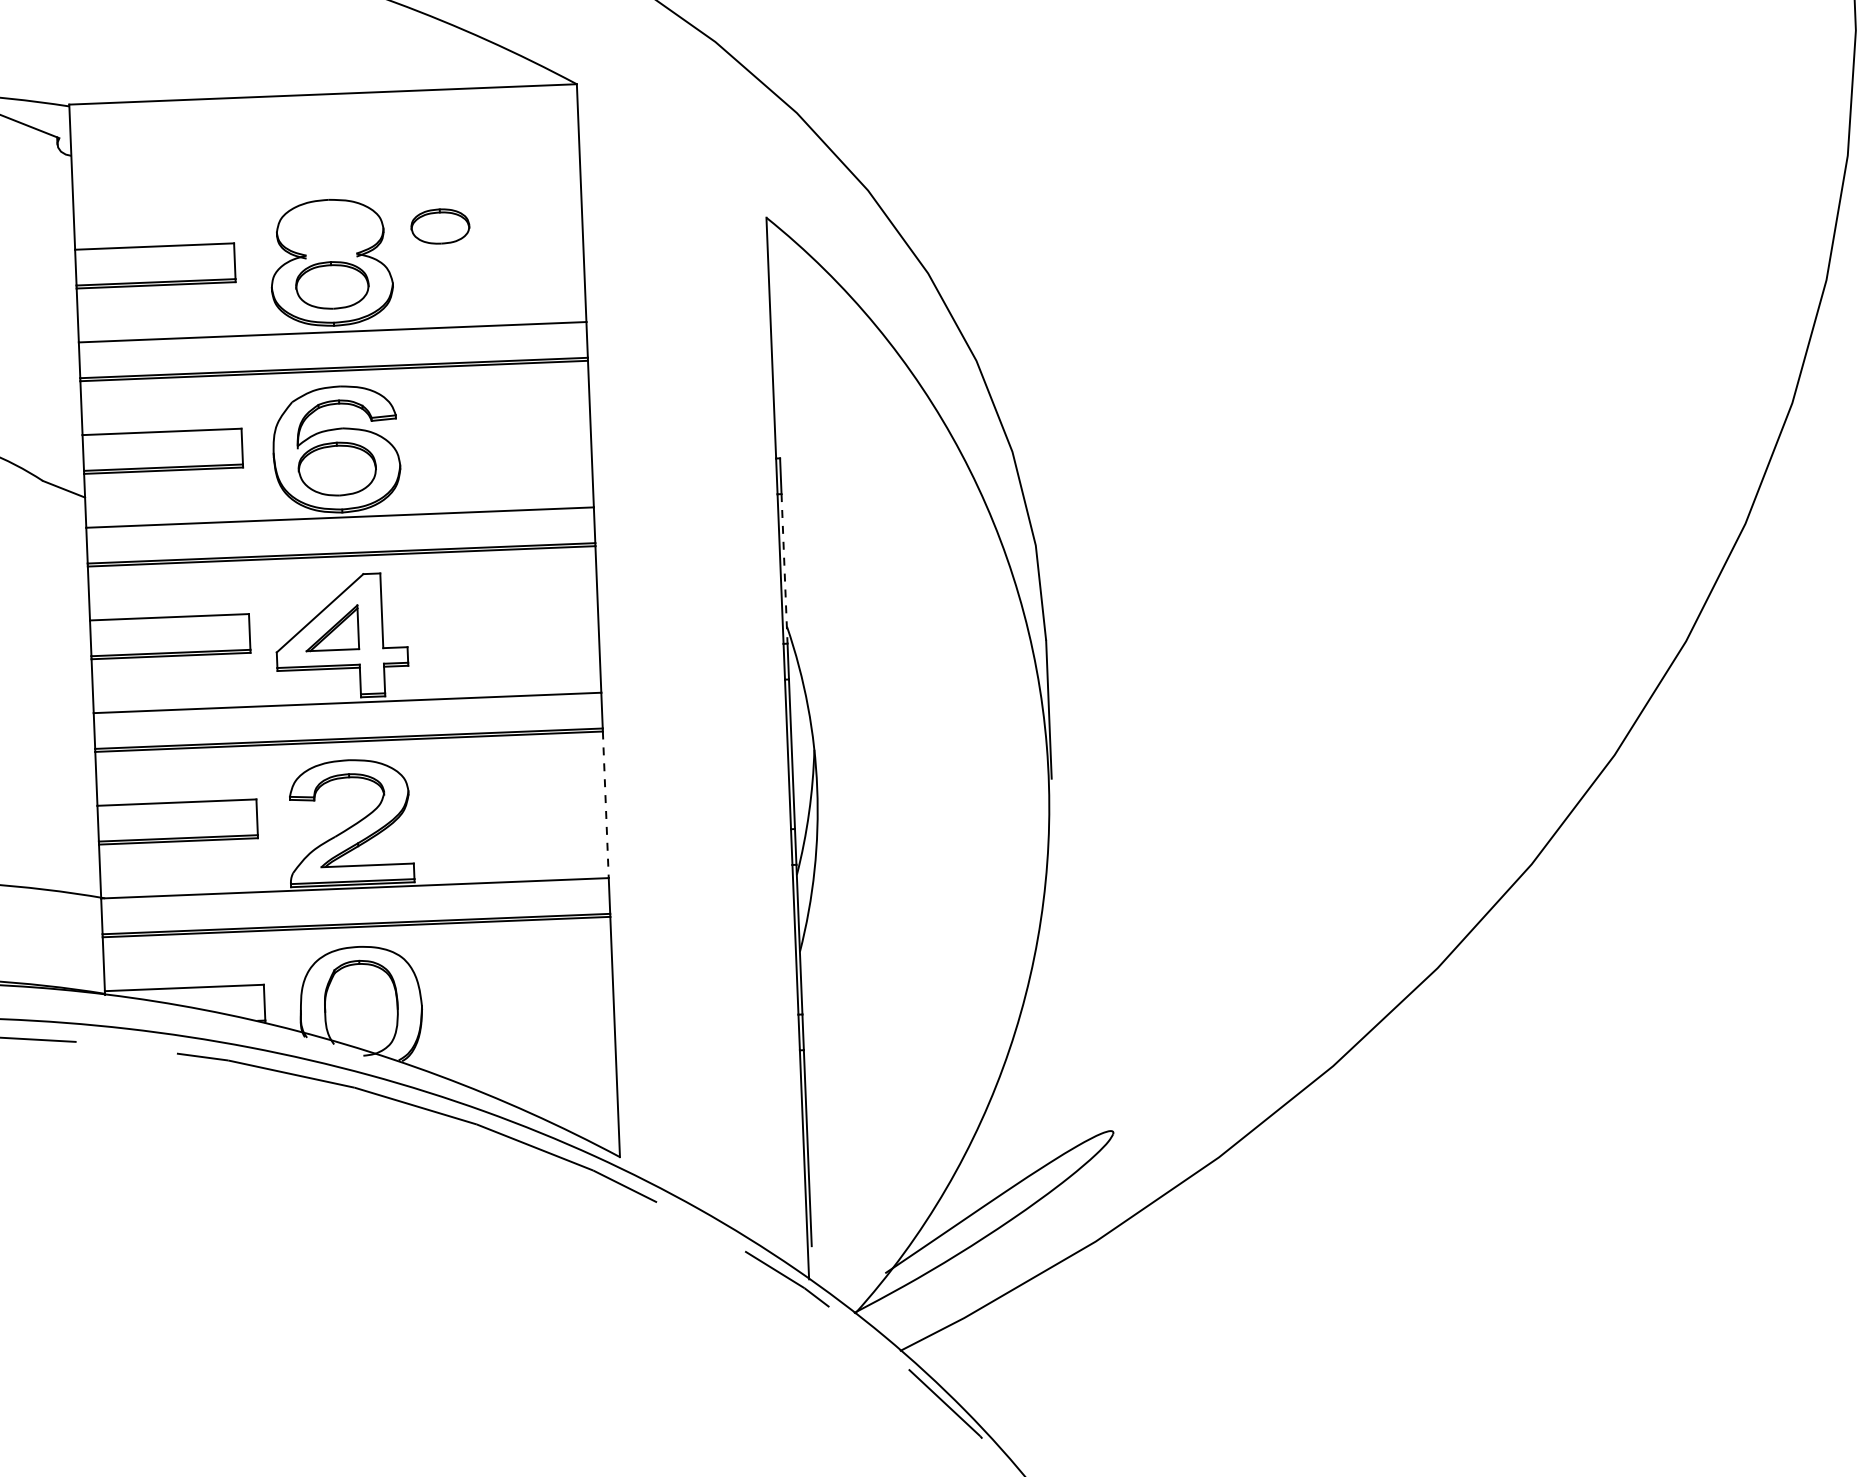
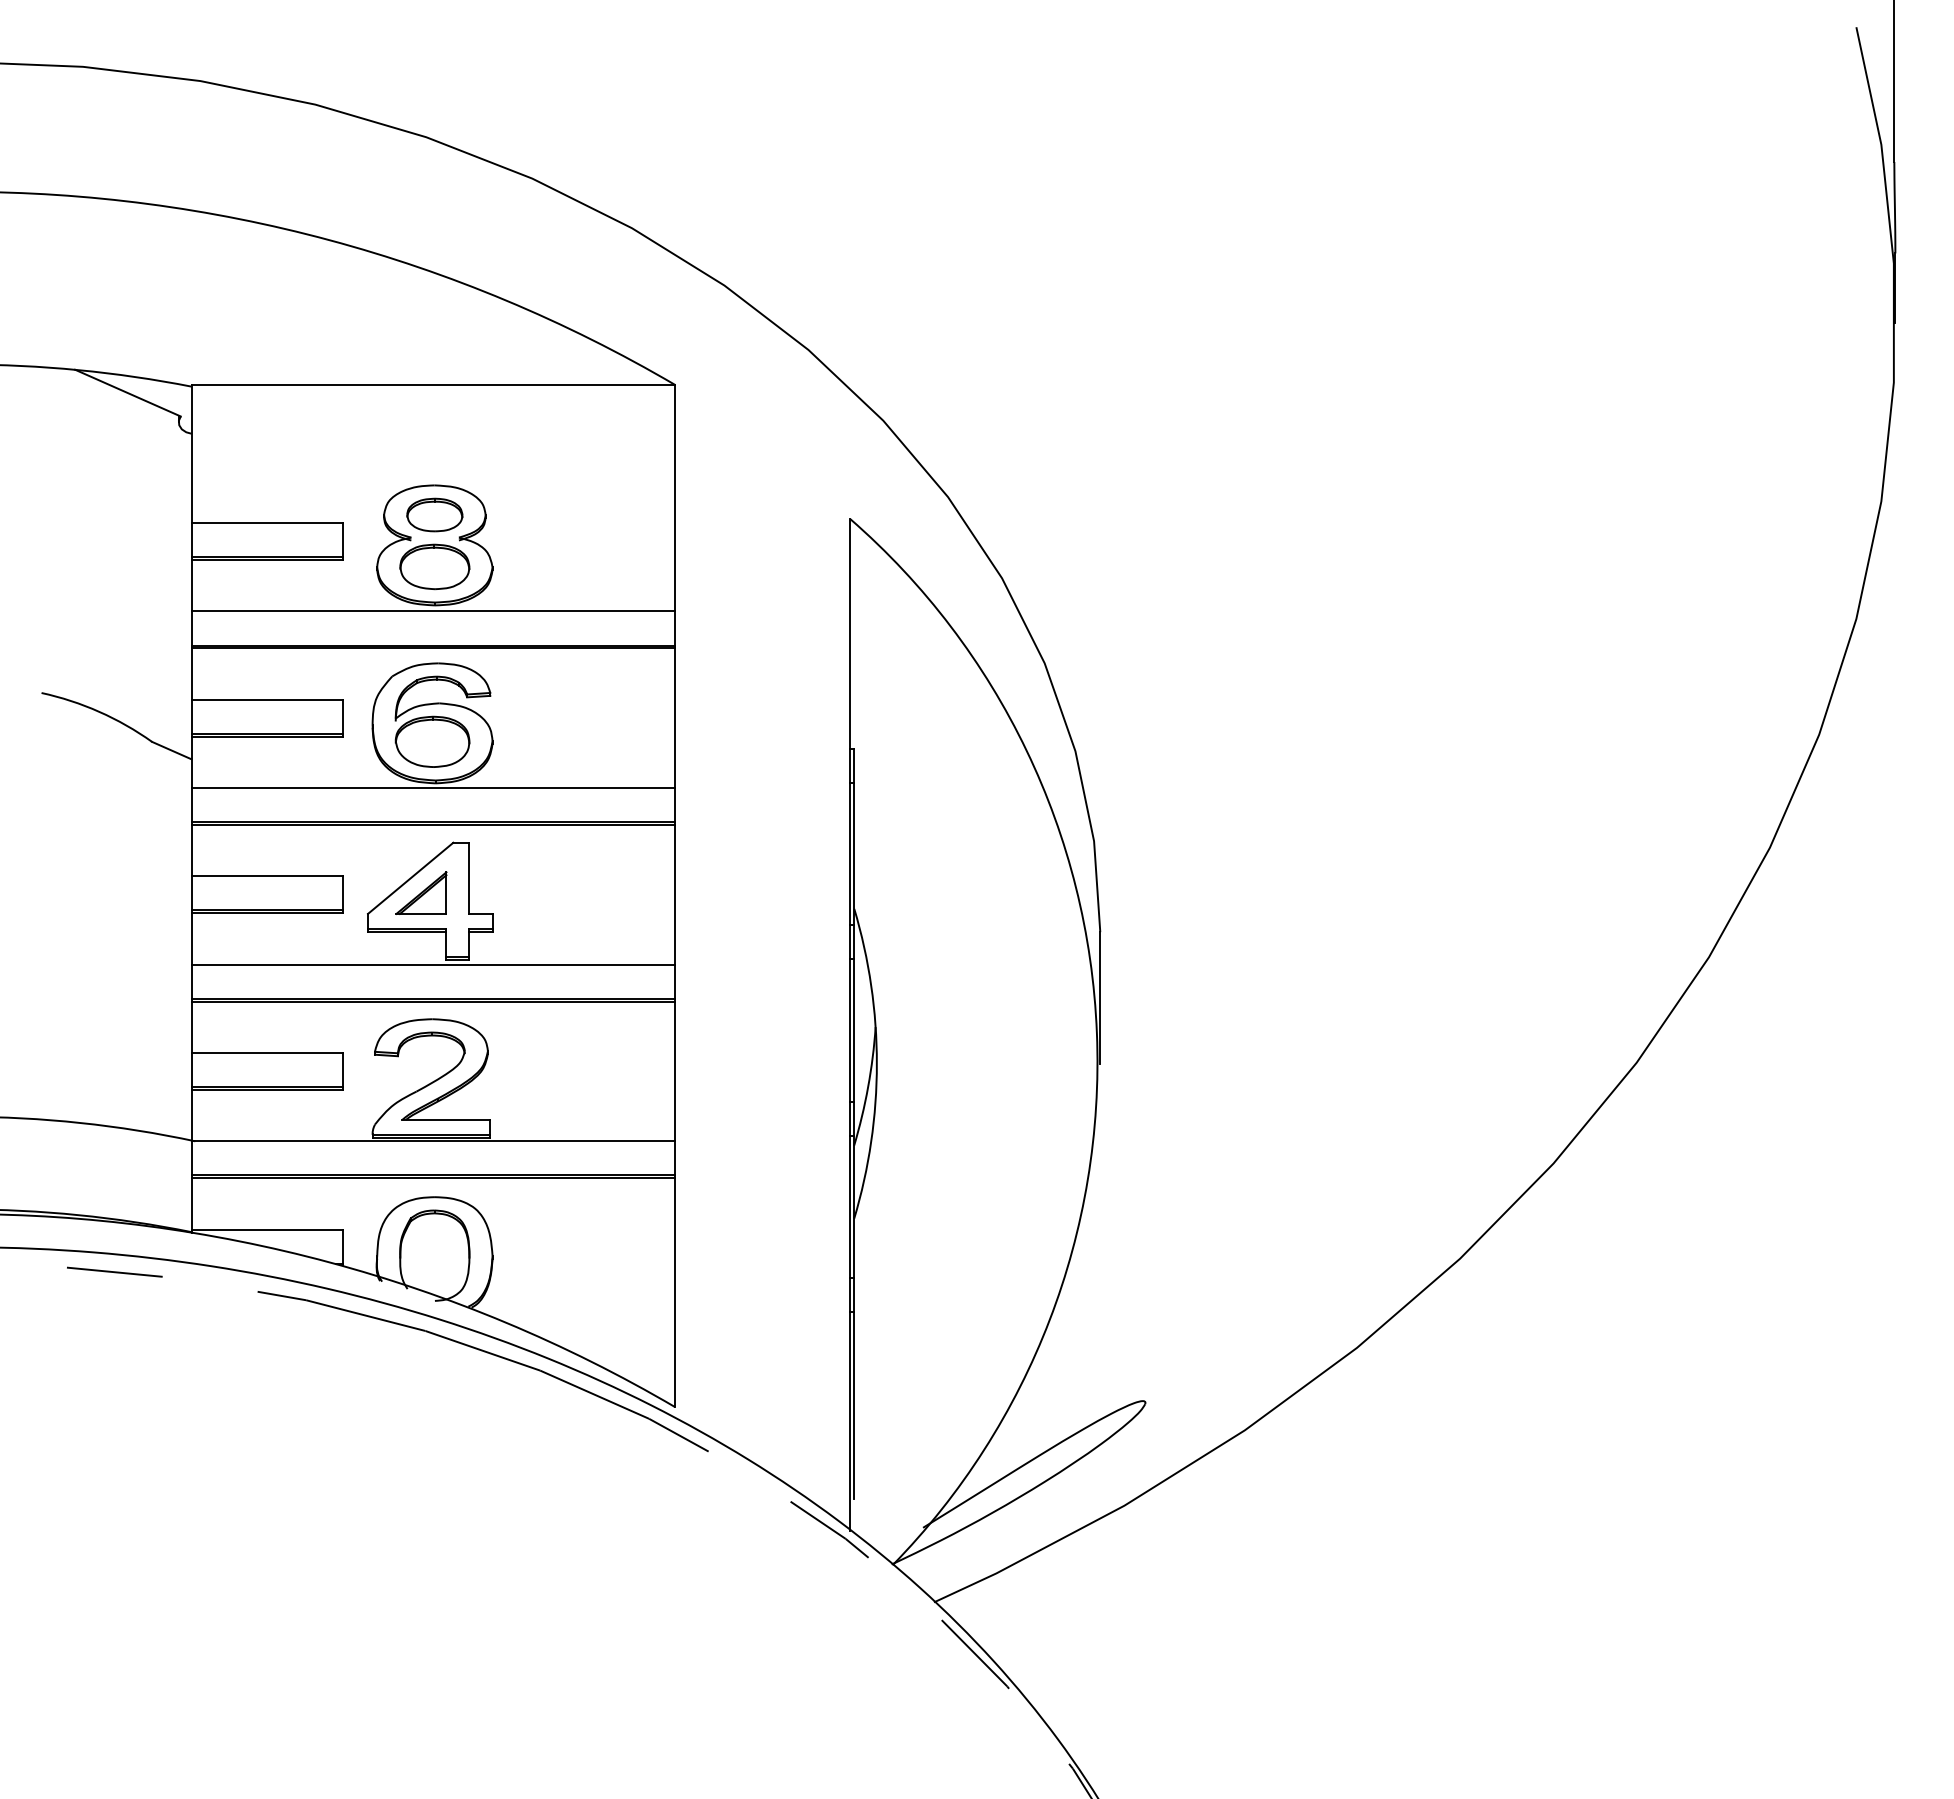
part: (439, 225) -> (434, 514), moved
line: (784, 569) -> (854, 854), dashed -> solid
line: (606, 804) -> (675, 1071), dashed -> solid

